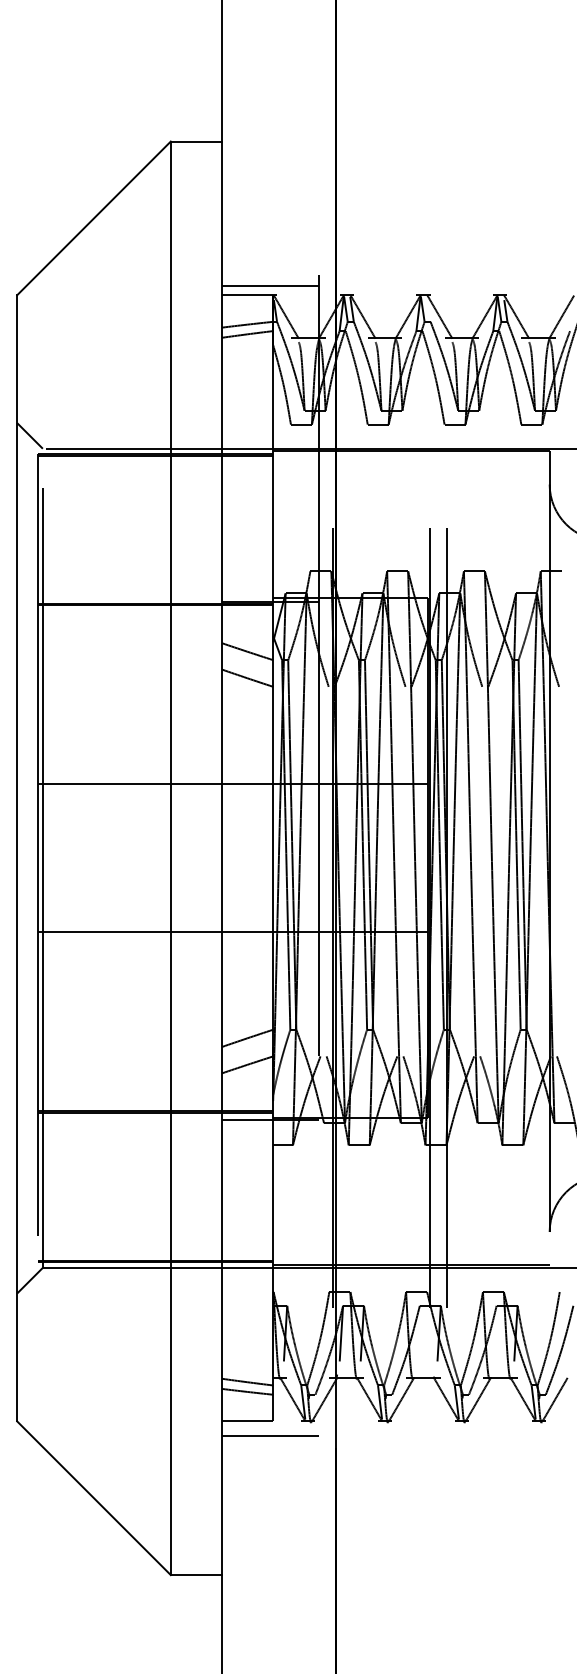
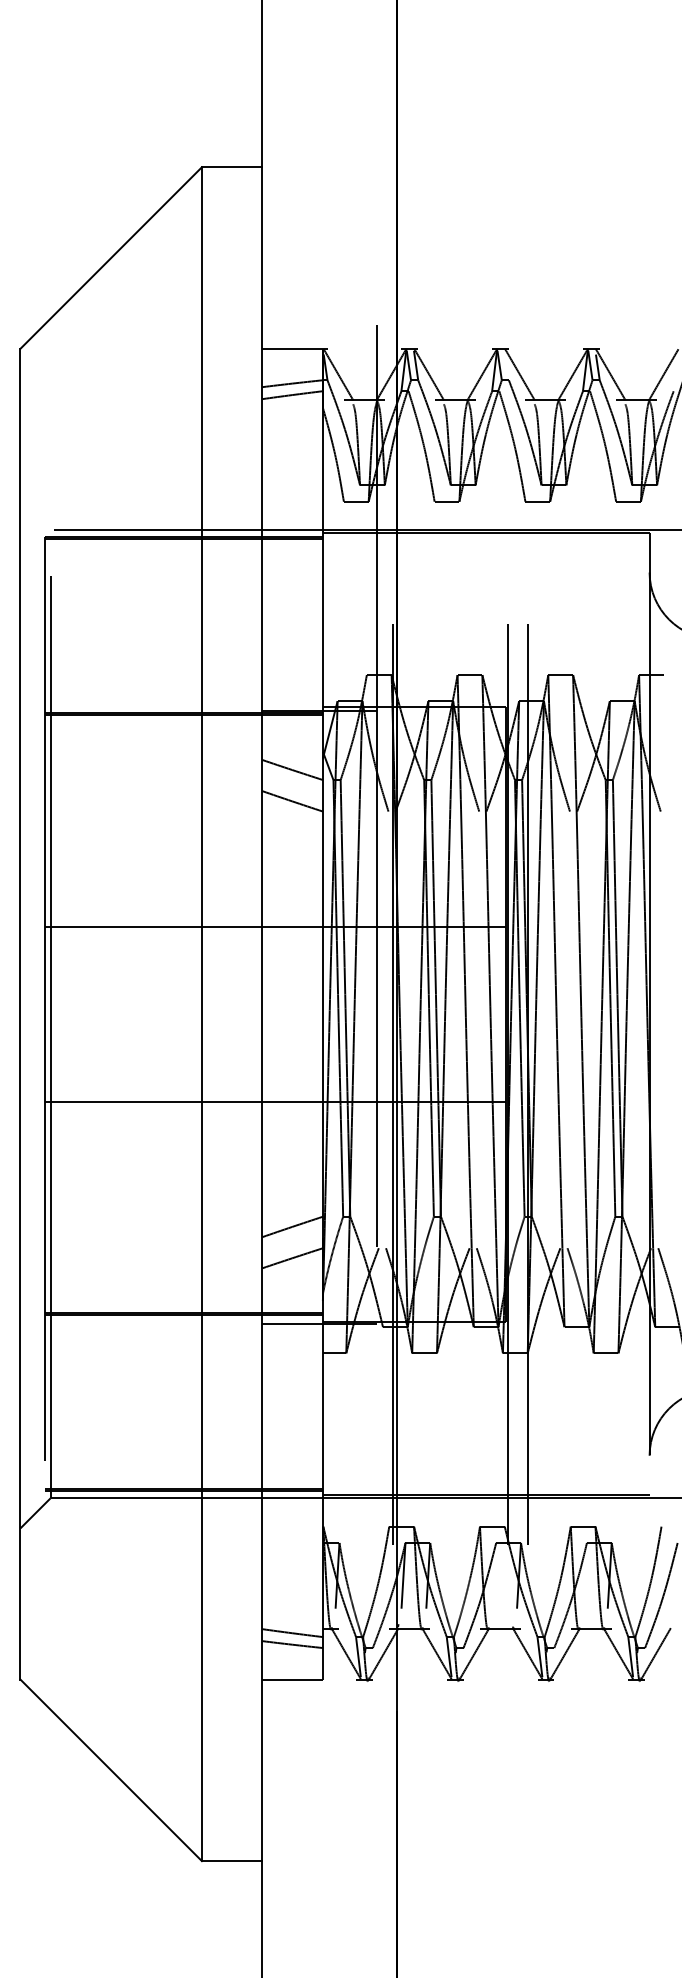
line: (270, 285) -> (319, 337), removed
line: (29, 435) -> (35, 514), removed
line: (270, 1436) -> (319, 1697), removed

